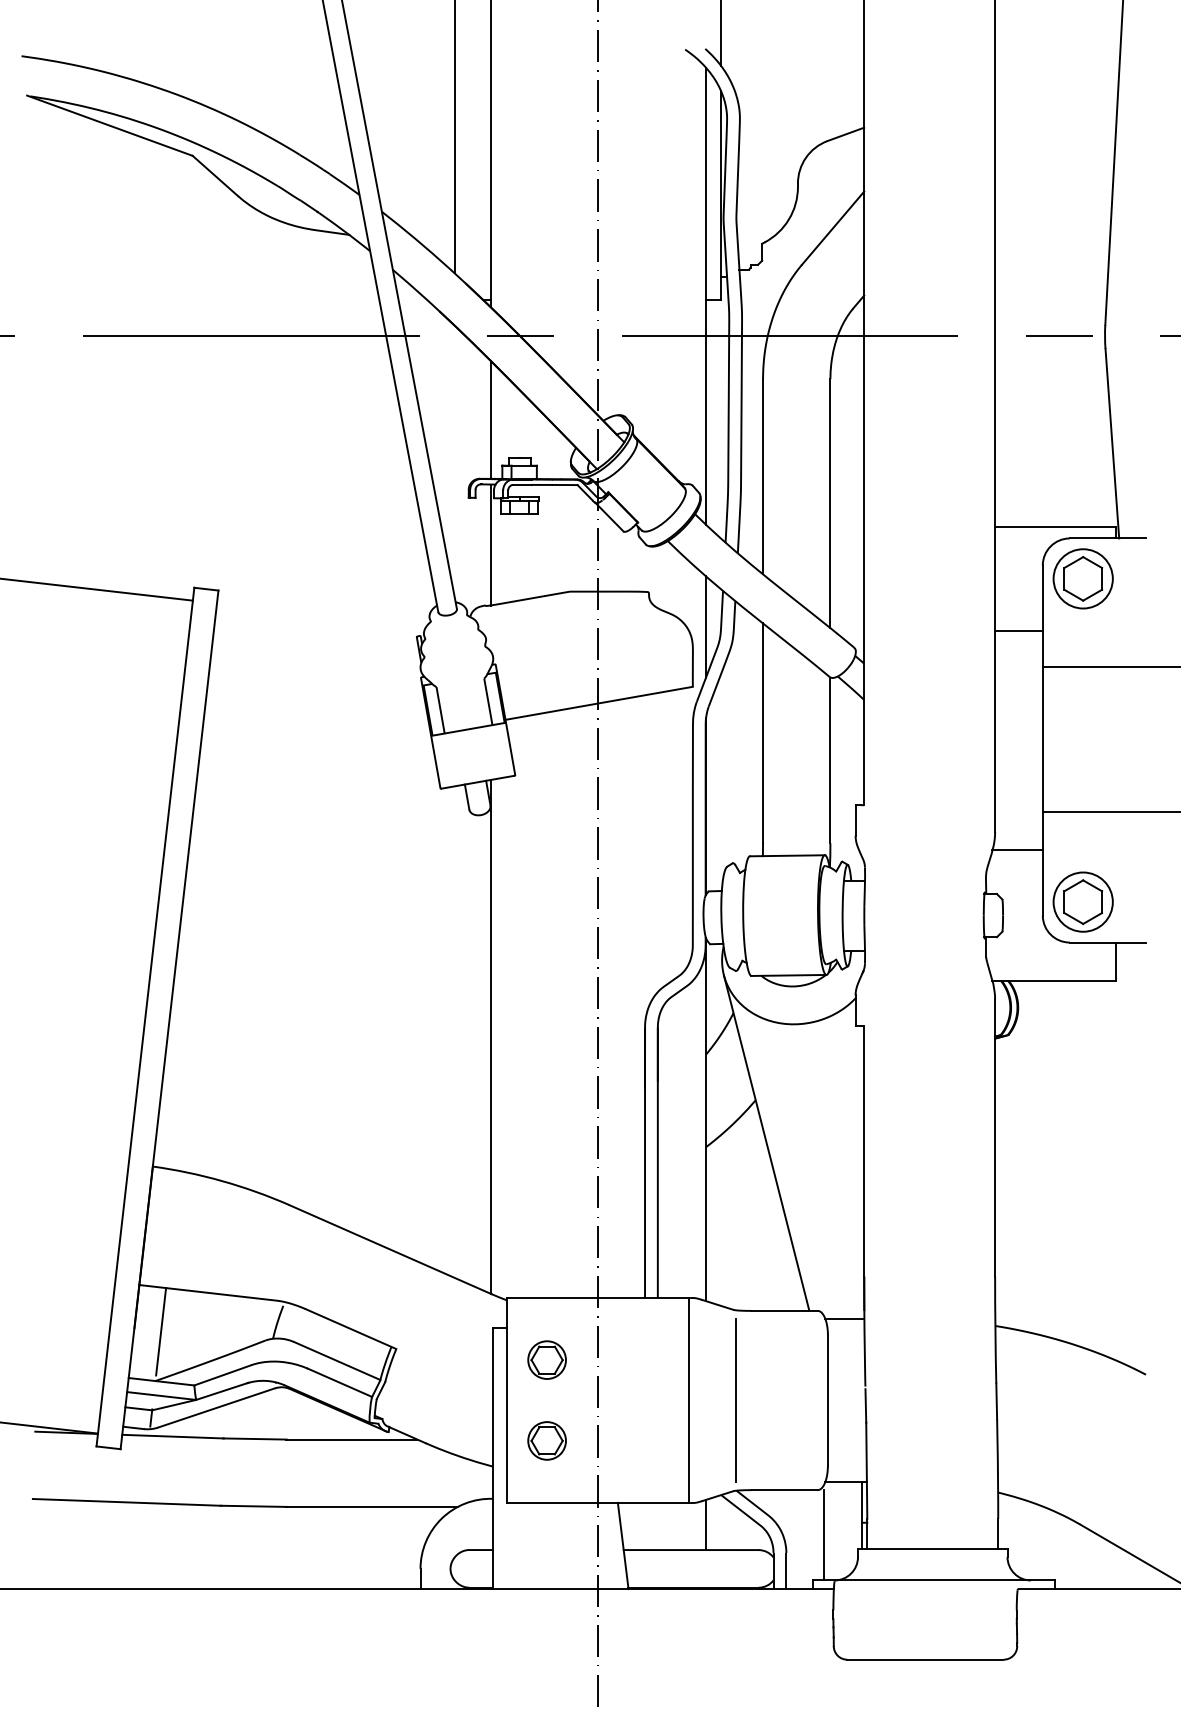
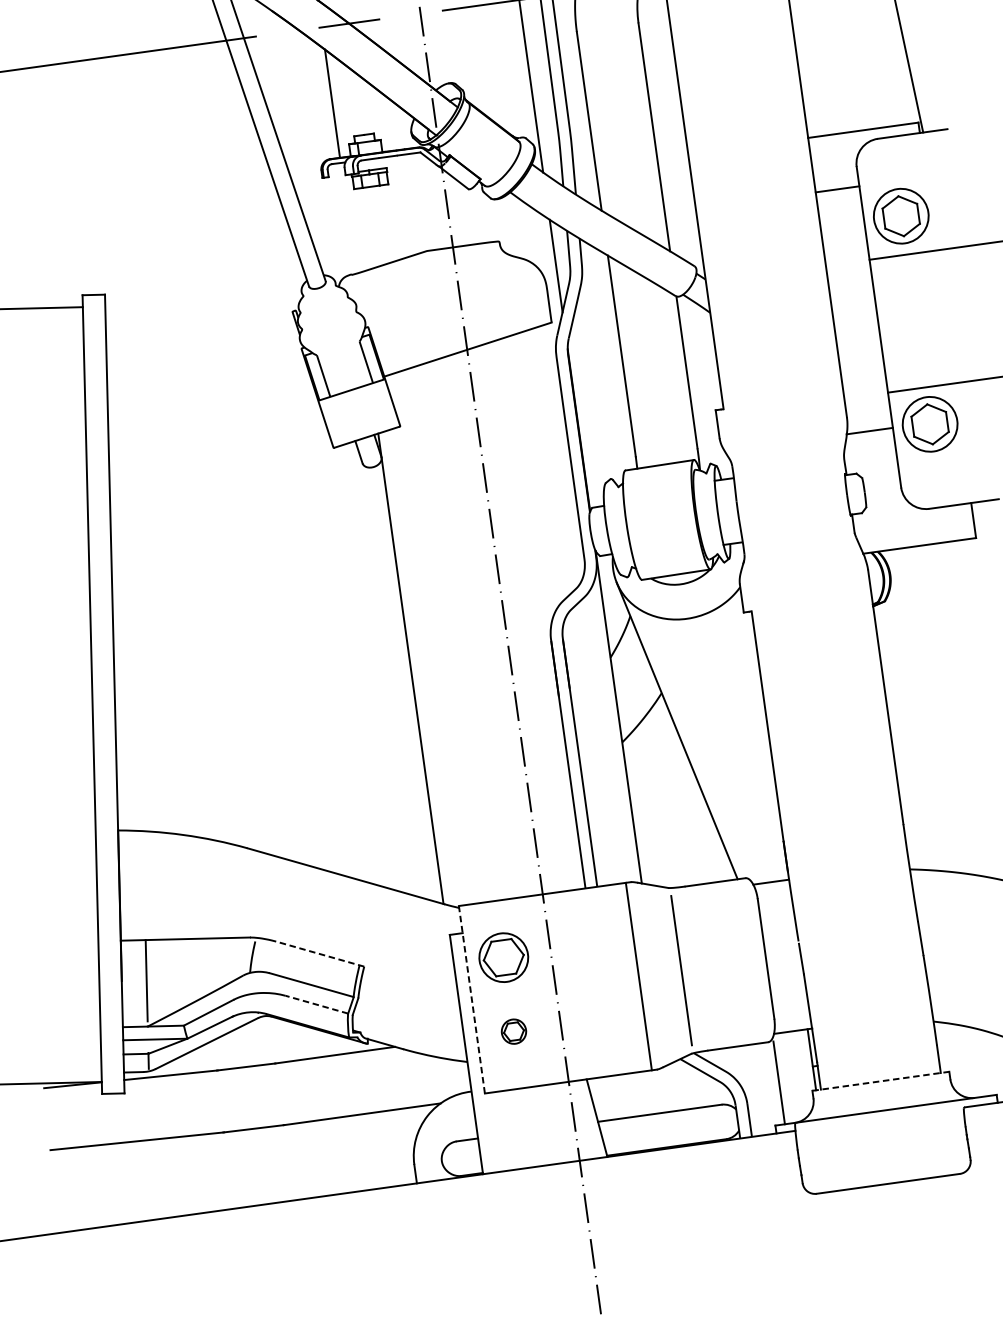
line: (490, 544) -> (348, 217), removed
part: (1082, 578) -> (900, 215), moved
line: (1018, 630) -> (837, 189), moved
part: (1082, 901) -> (929, 423), moved
line: (350, 1328) -> (319, 953), solid -> dashed
part: (546, 1359) -> (503, 957), size x1.4
line: (339, 1382) -> (316, 1004), solid -> dashed
line: (506, 1400) -> (471, 999), solid -> dashed
part: (546, 1440) -> (513, 1031), size x0.7
line: (706, 1524) -> (670, 1087), removed
line: (932, 1548) -> (880, 1081), solid -> dashed

